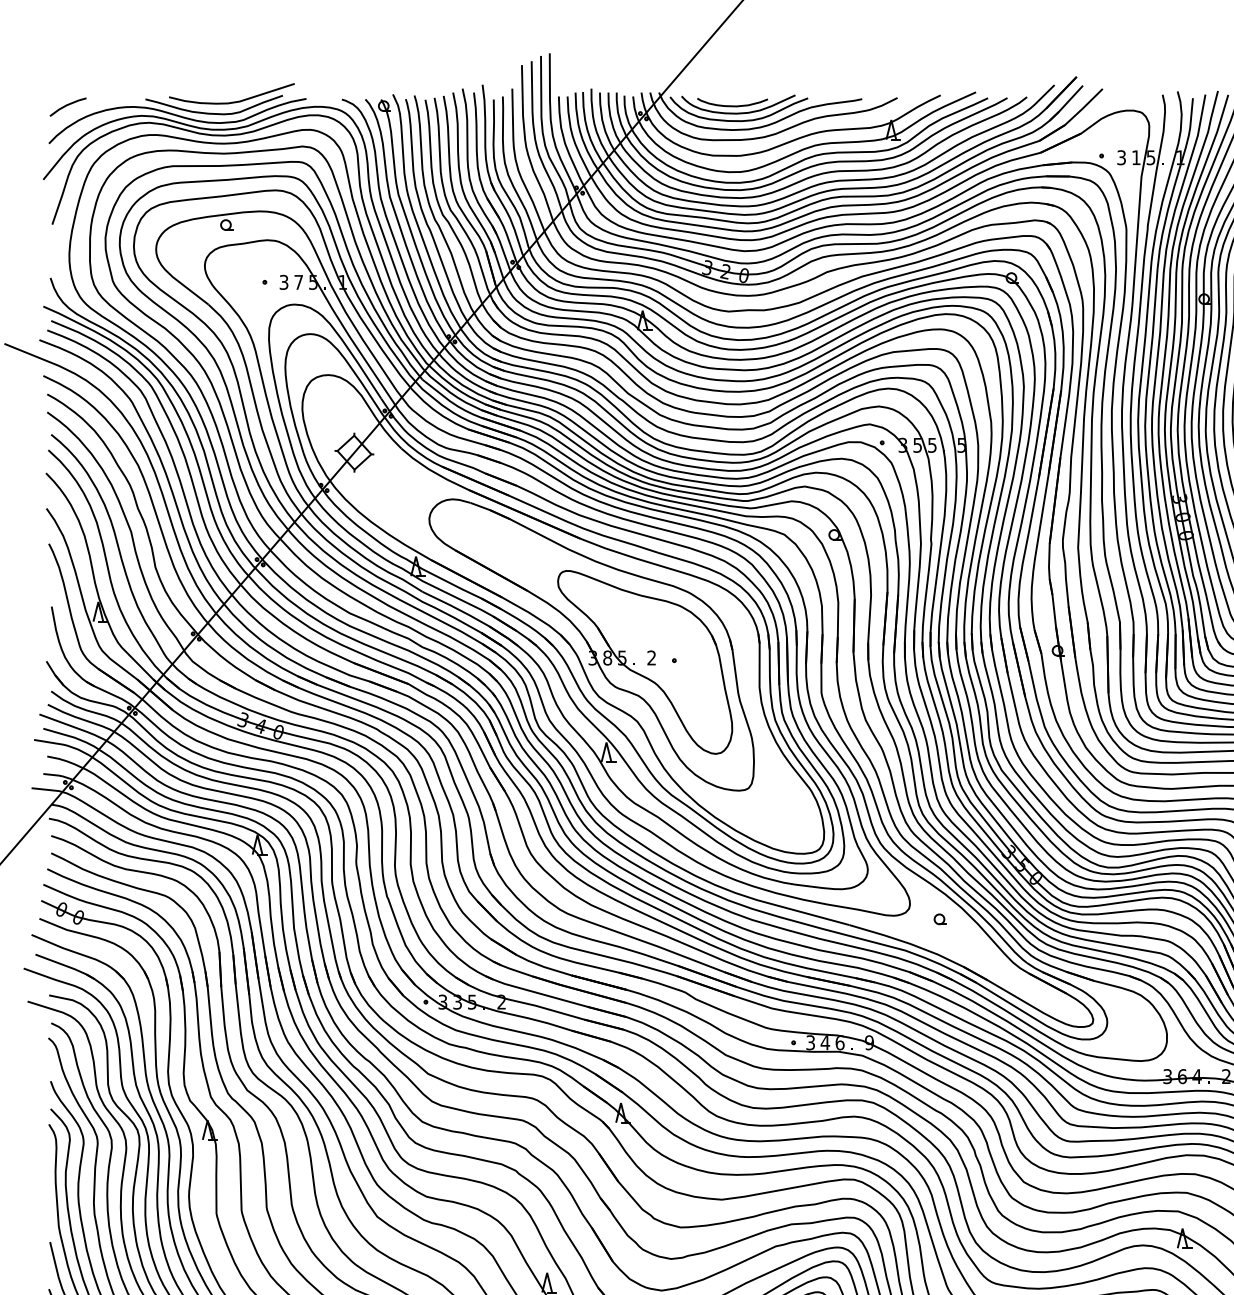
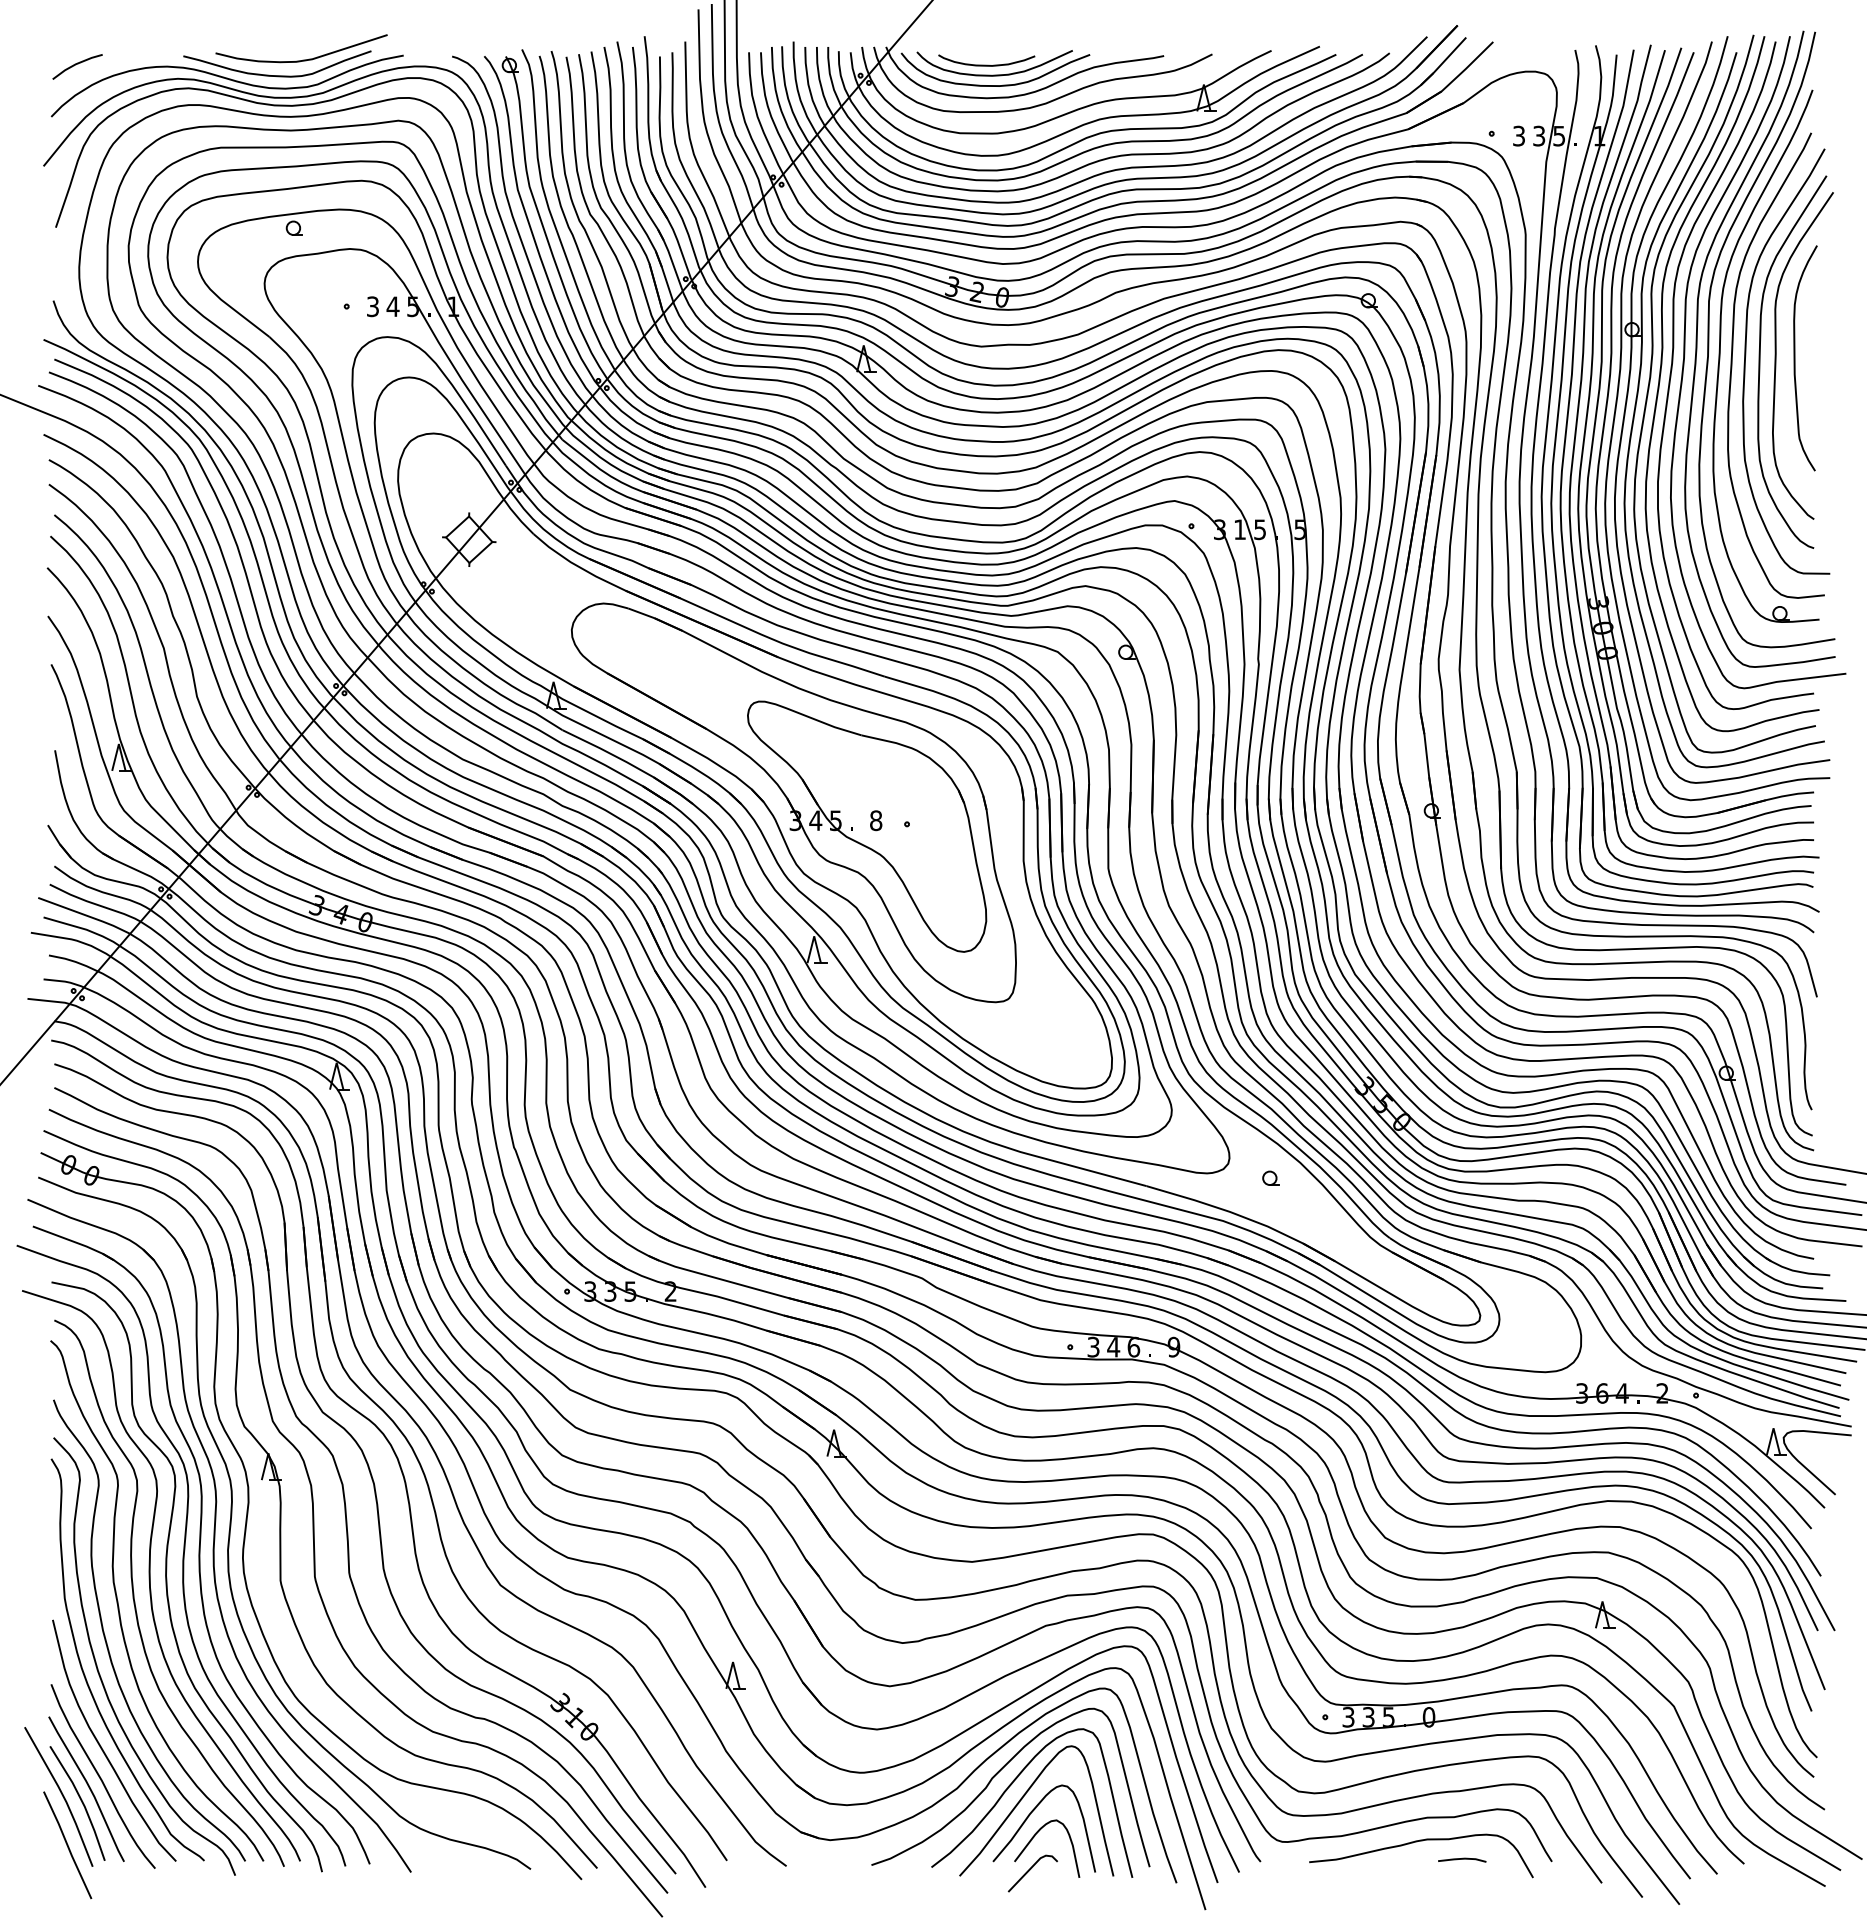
text: (1136, 157) -> (1539, 135), 1 -> 3
text: (298, 282) -> (392, 306), 7 -> 4
text: (917, 445) -> (1239, 529), 5 -> 1
text: (607, 657) -> (815, 820), 8 -> 4
text: (652, 657) -> (876, 820), 2 -> 8

